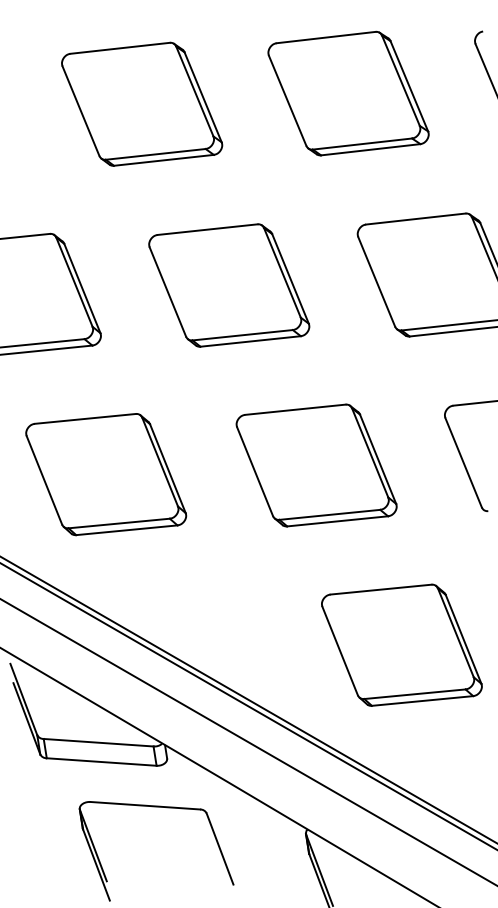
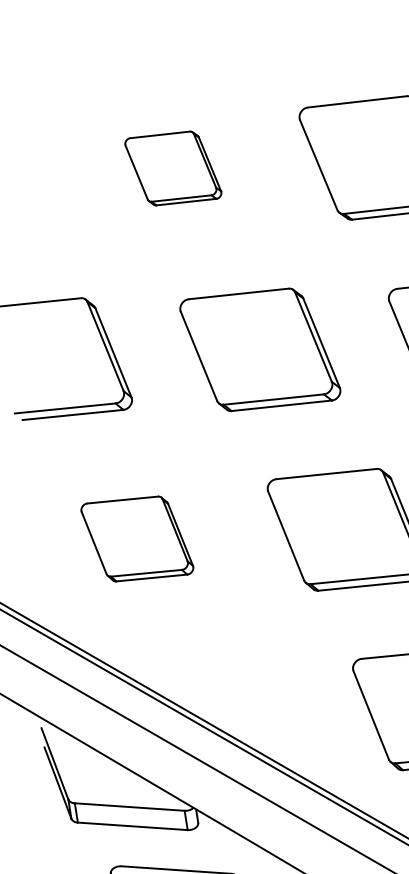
part: (142, 103) -> (173, 167), size x0.6
part: (106, 474) -> (137, 538), size x0.7

